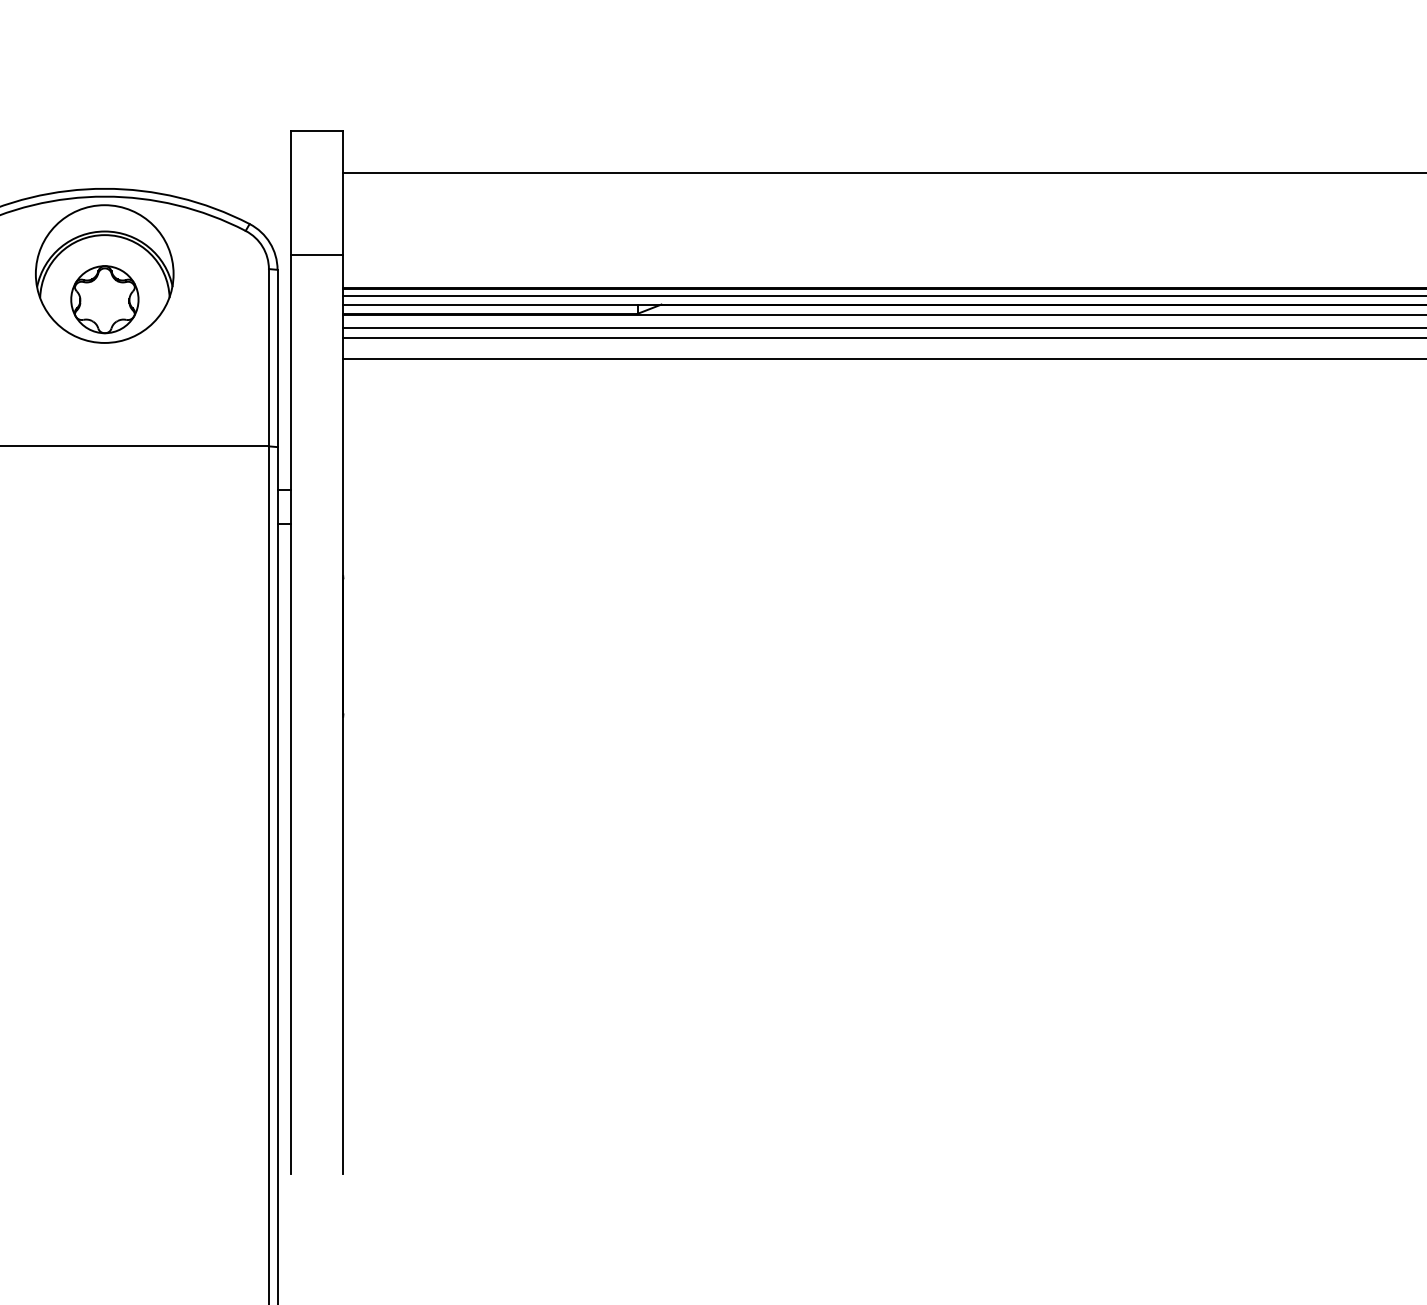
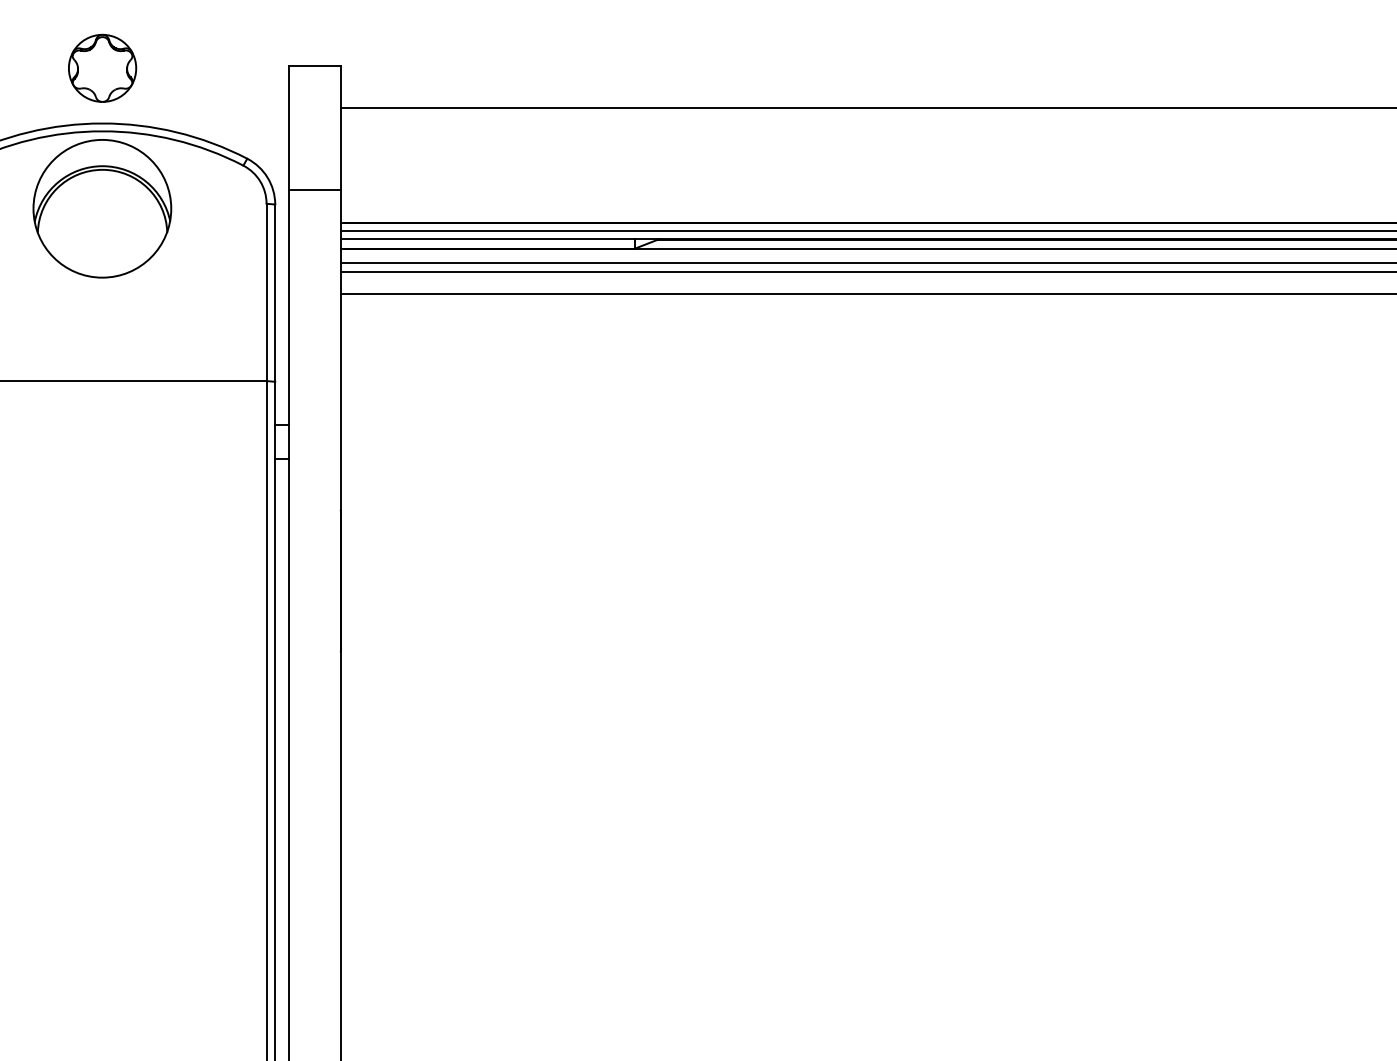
part: (104, 299) -> (102, 68), moved

